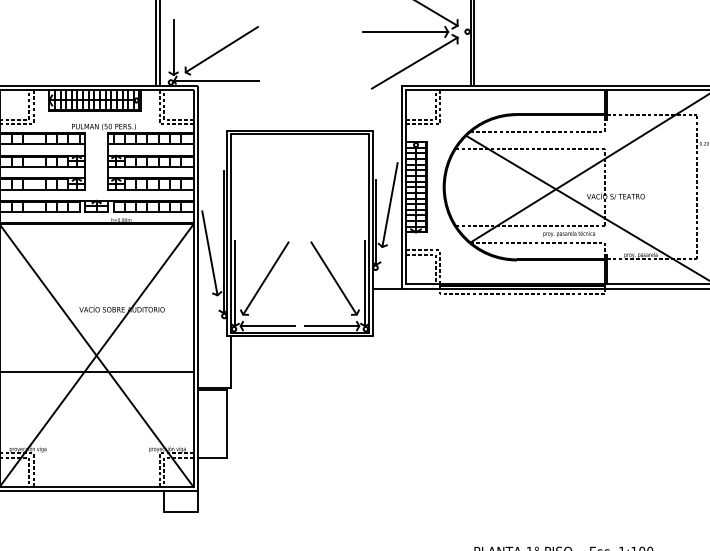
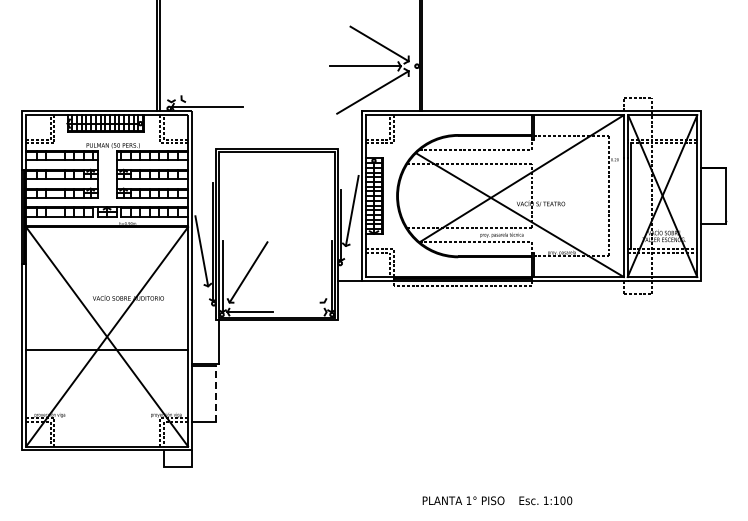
line: (173, 47) -> (171, 79), removed
line: (221, 50) -> (211, 81), removed
line: (334, 278) -> (305, 272), removed
line: (331, 326) -> (303, 312), removed
line: (227, 423) -> (216, 393), solid -> dashed

